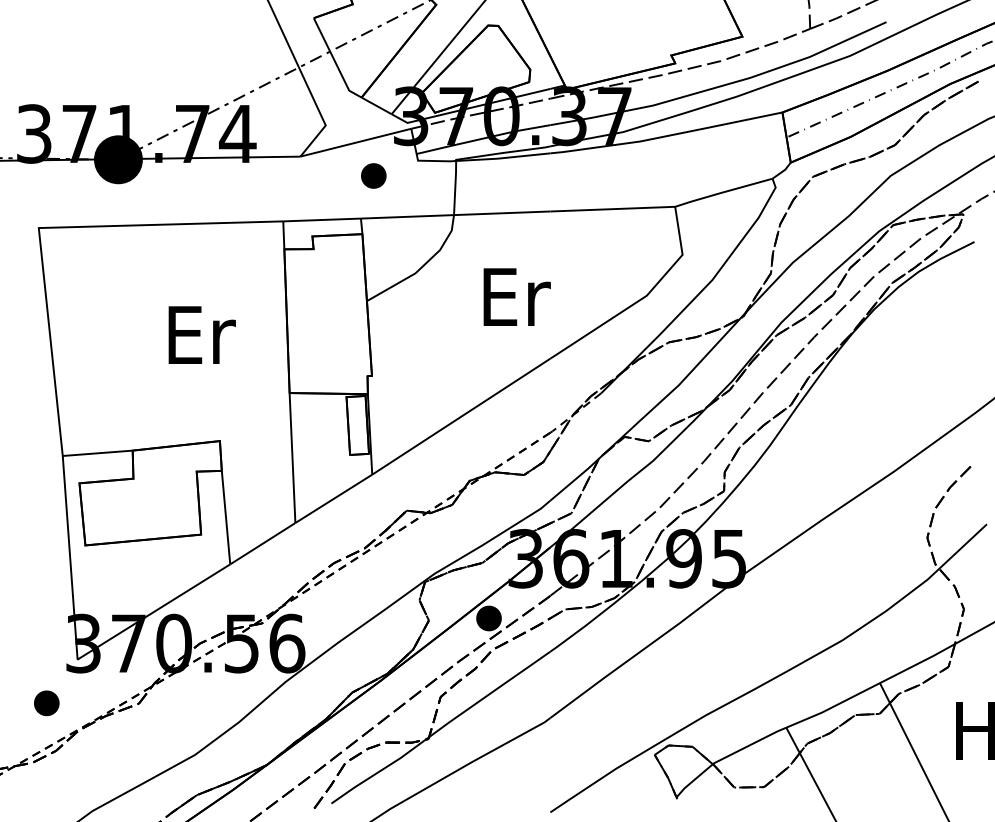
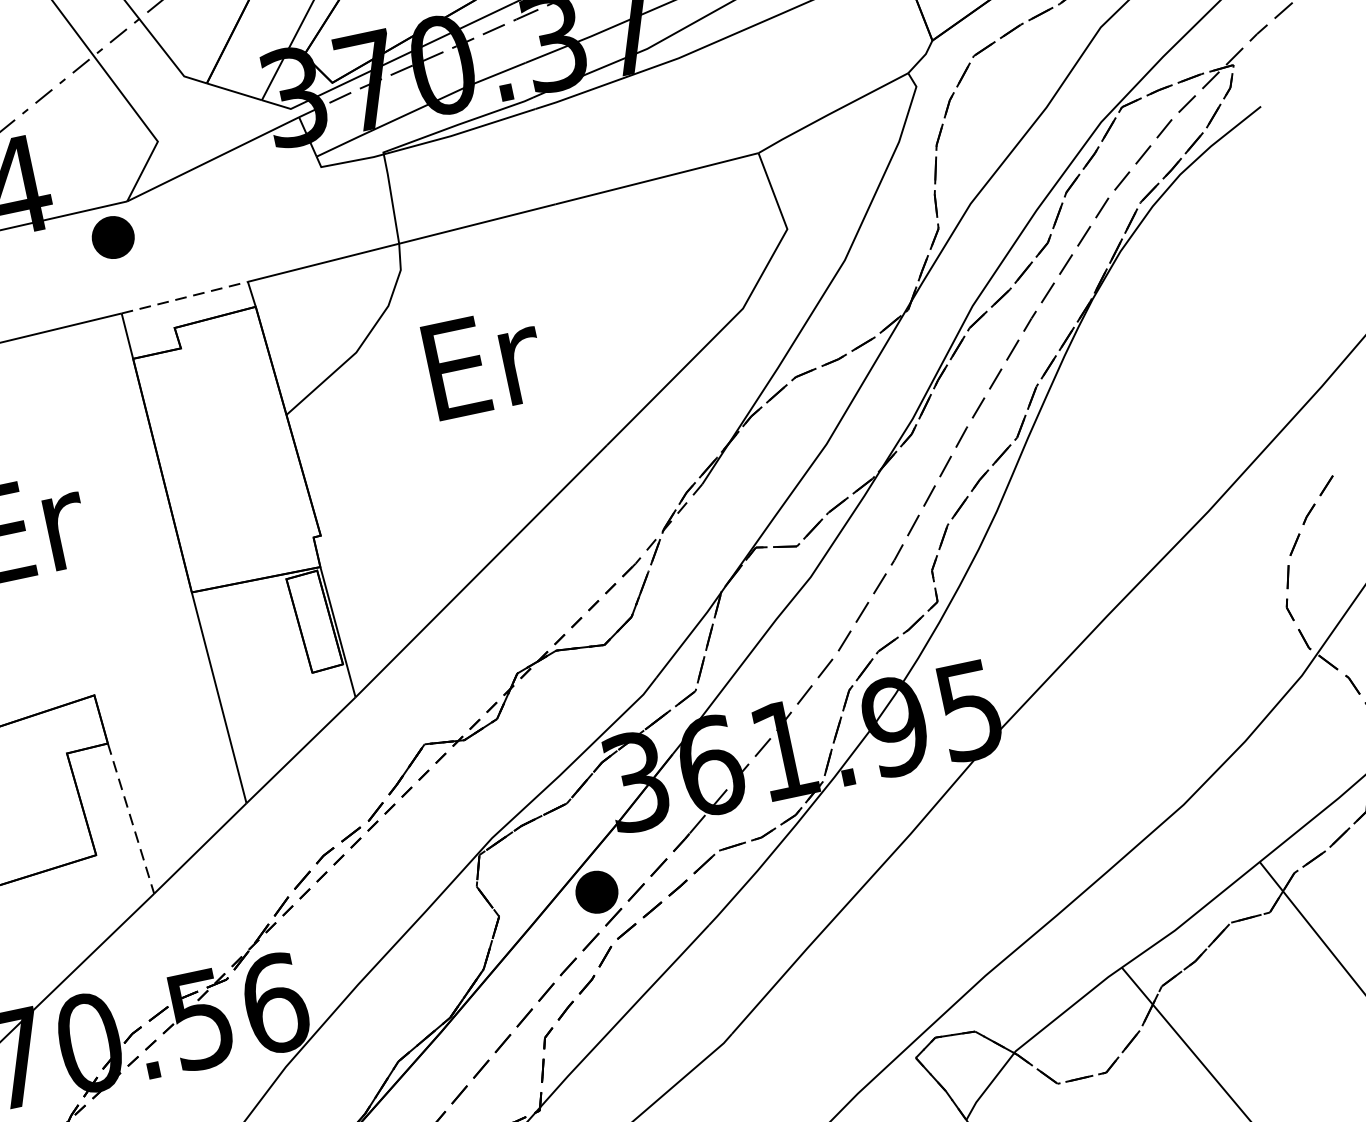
part: (373, 175) -> (112, 236), moved
line: (322, 219) -> (185, 296), solid -> dashed
text: (516, 296) -> (483, 361), moved
line: (226, 517) -> (131, 818), solid -> dashed

